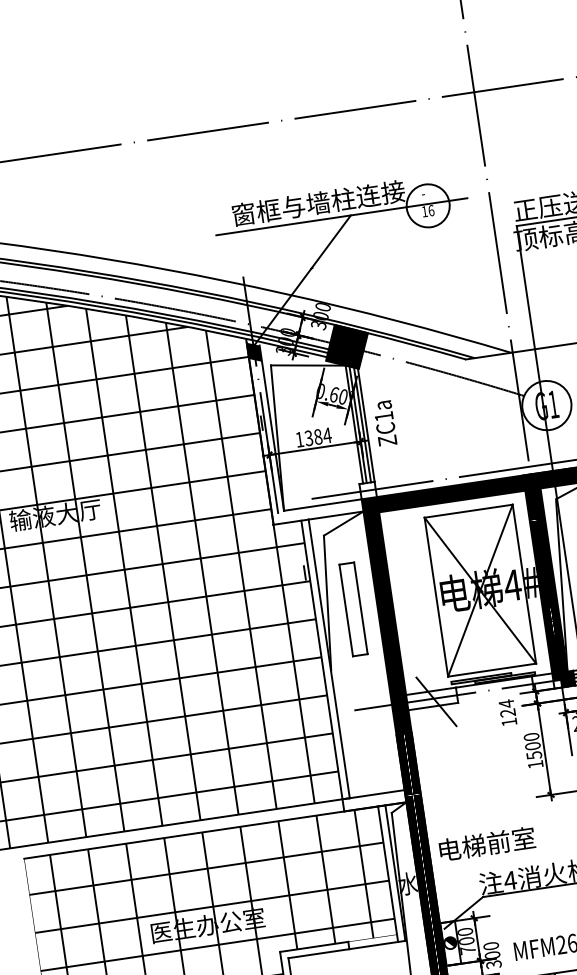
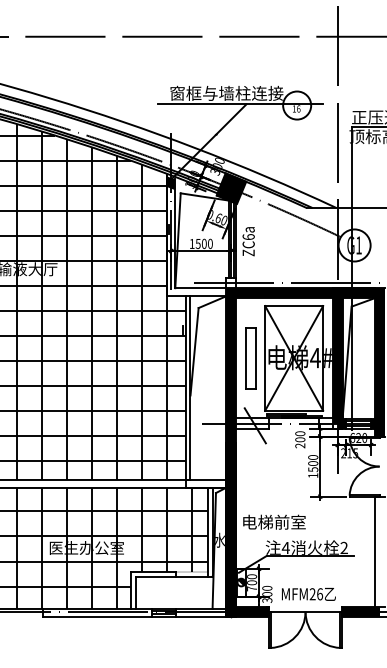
text: (383, 415) -> (248, 236), ZC1a -> ZC6a
text: (318, 436) -> (204, 243), 1384 -> 1500
part: (353, 609) -> (250, 358), moved
text: (508, 712) -> (300, 439), 124 -> 200

